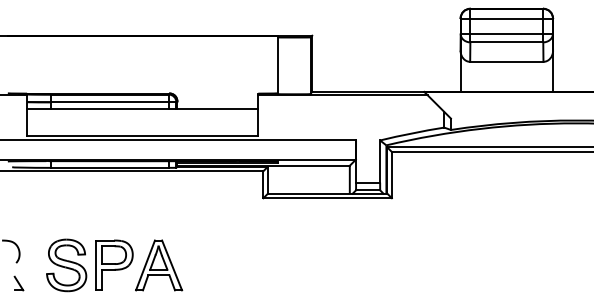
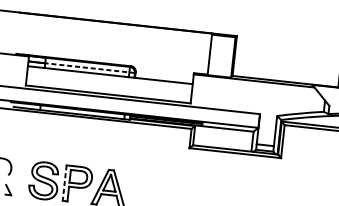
line: (113, 102) -> (90, 68), solid -> dashed
line: (95, 265) -> (64, 183), solid -> dashed

